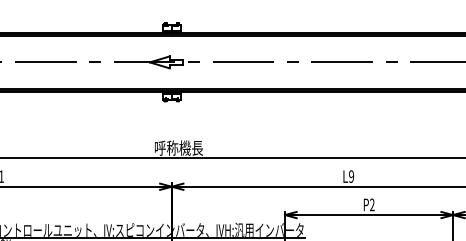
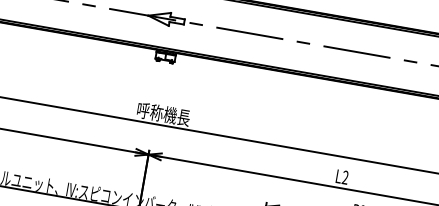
text: (351, 176) -> (345, 177), L9 -> L2

